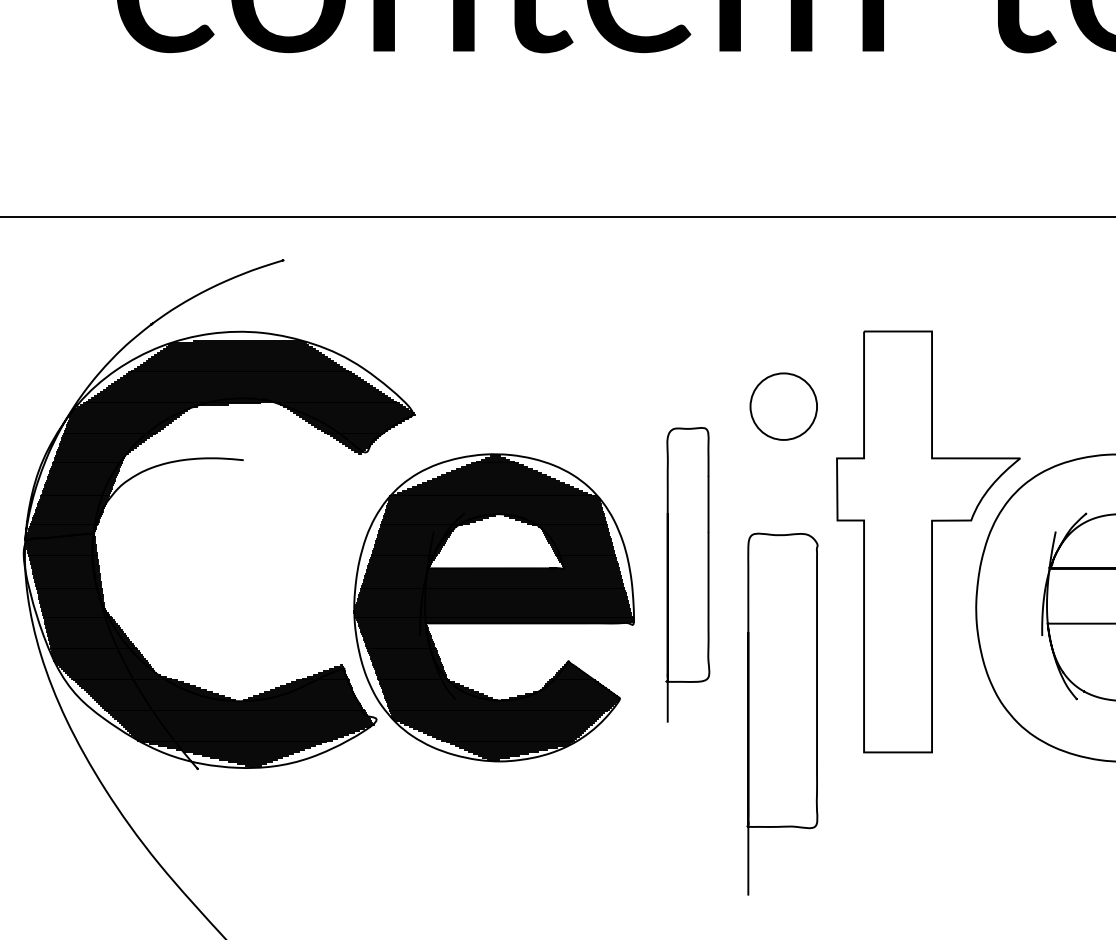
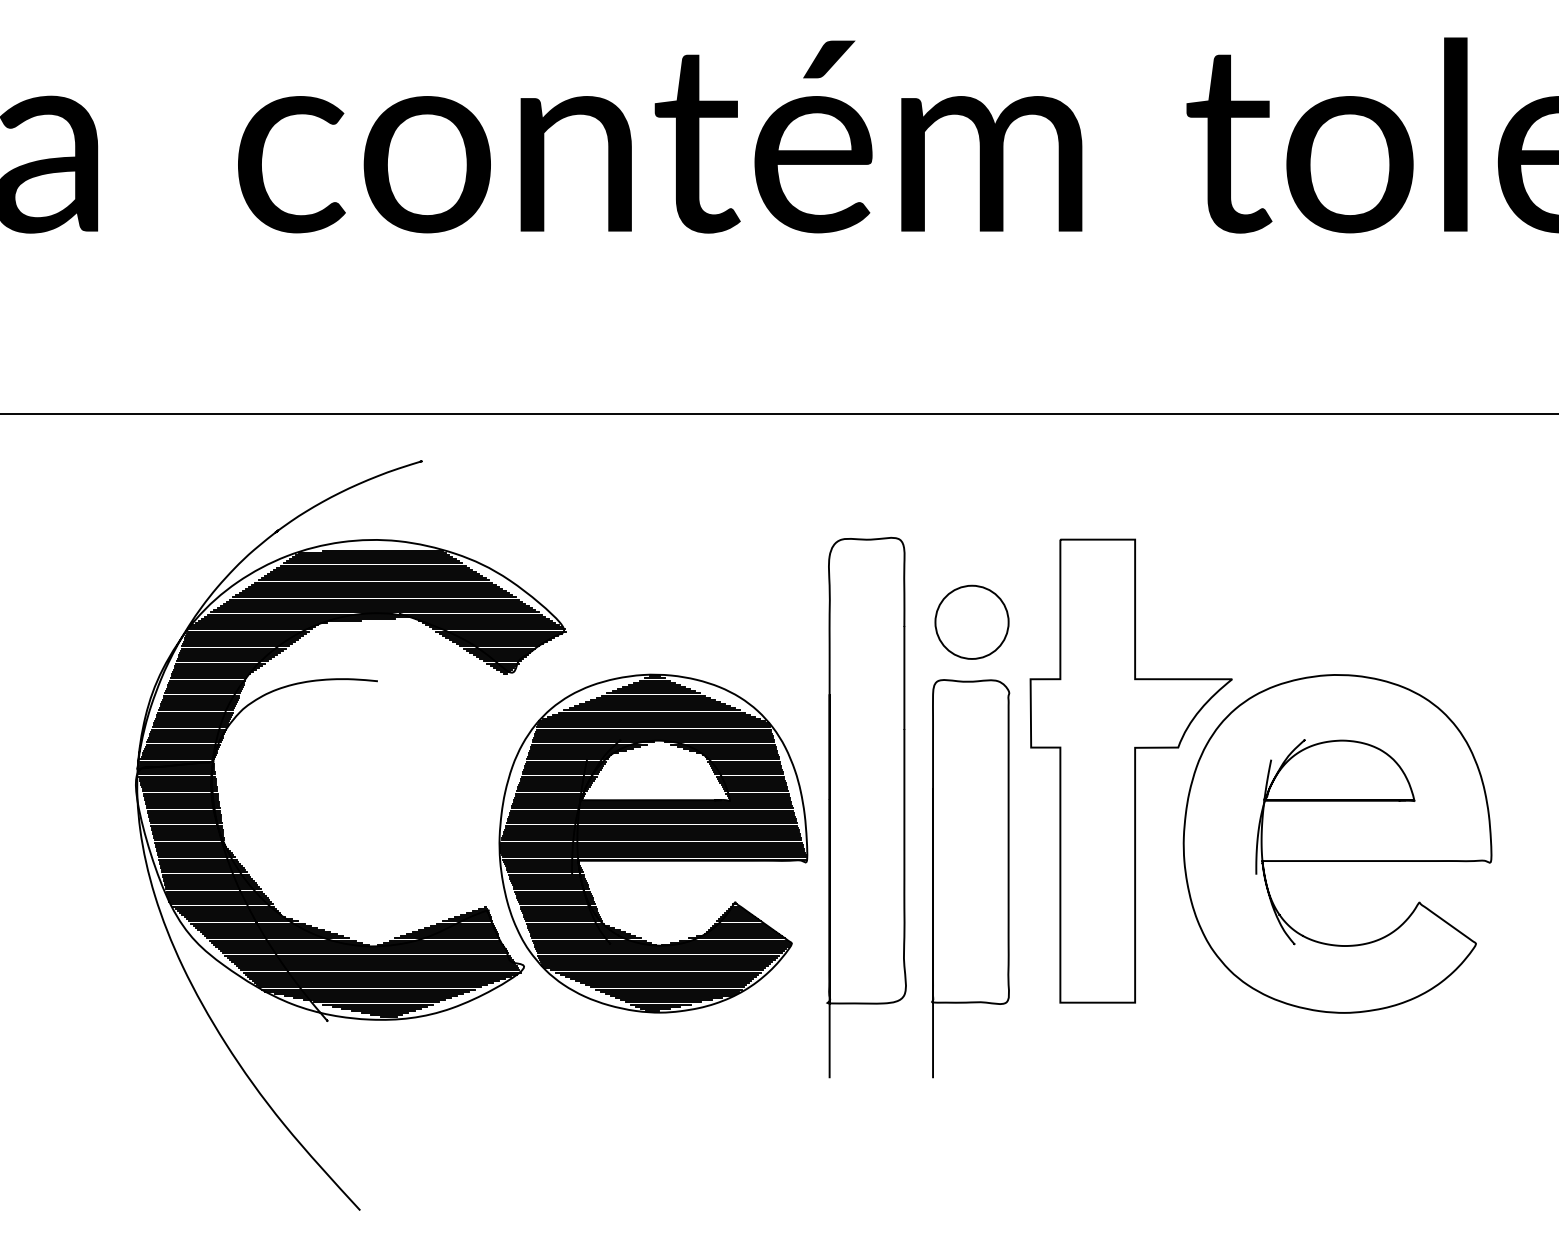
part: (687, 574) -> (866, 807), size x1.67
part: (782, 714) -> (970, 878), moved

